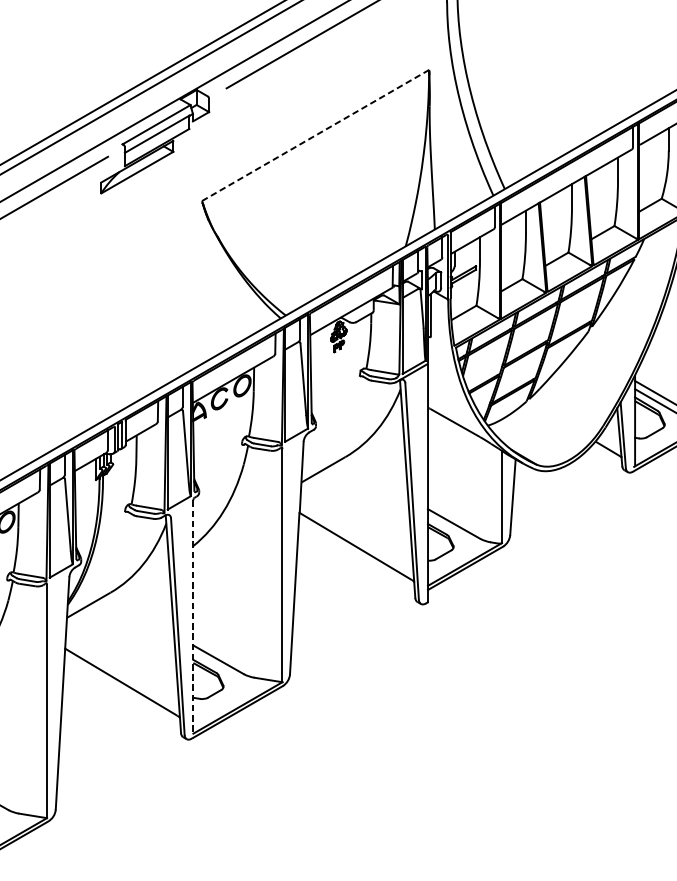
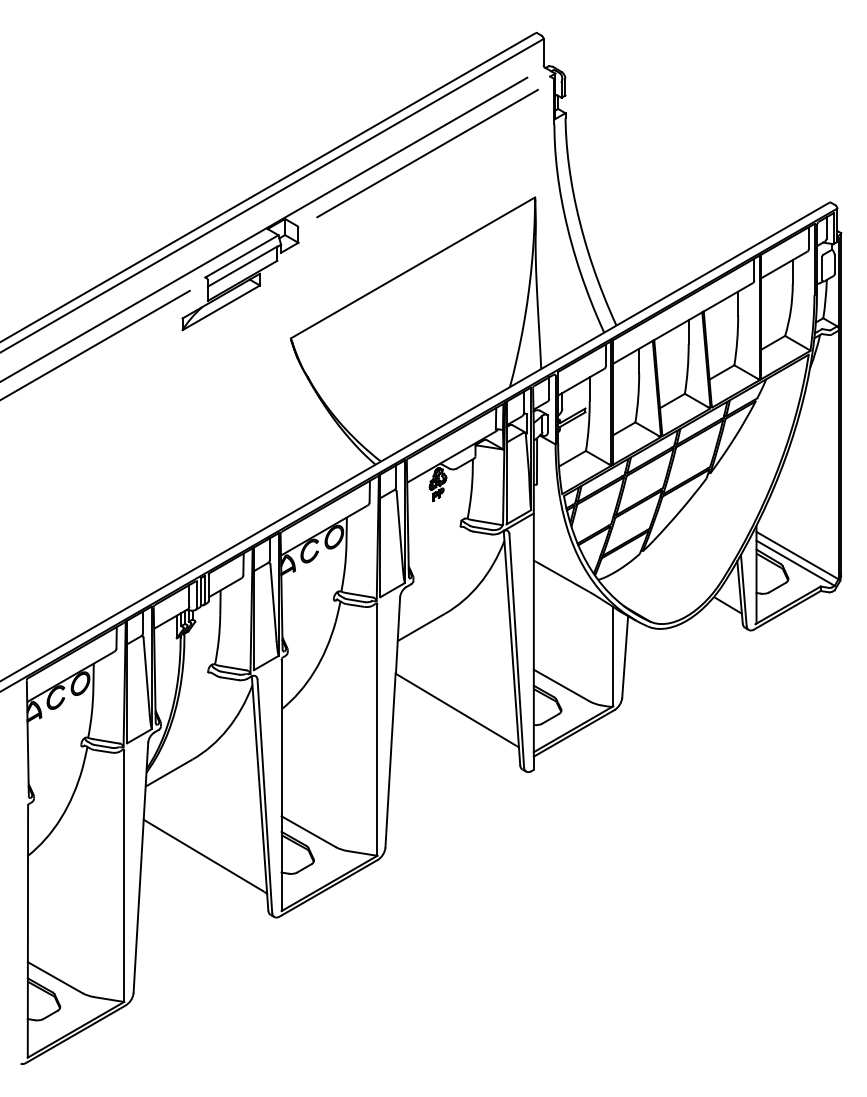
line: (316, 135) -> (413, 267), dashed -> solid
line: (193, 617) -> (281, 786), dashed -> solid

